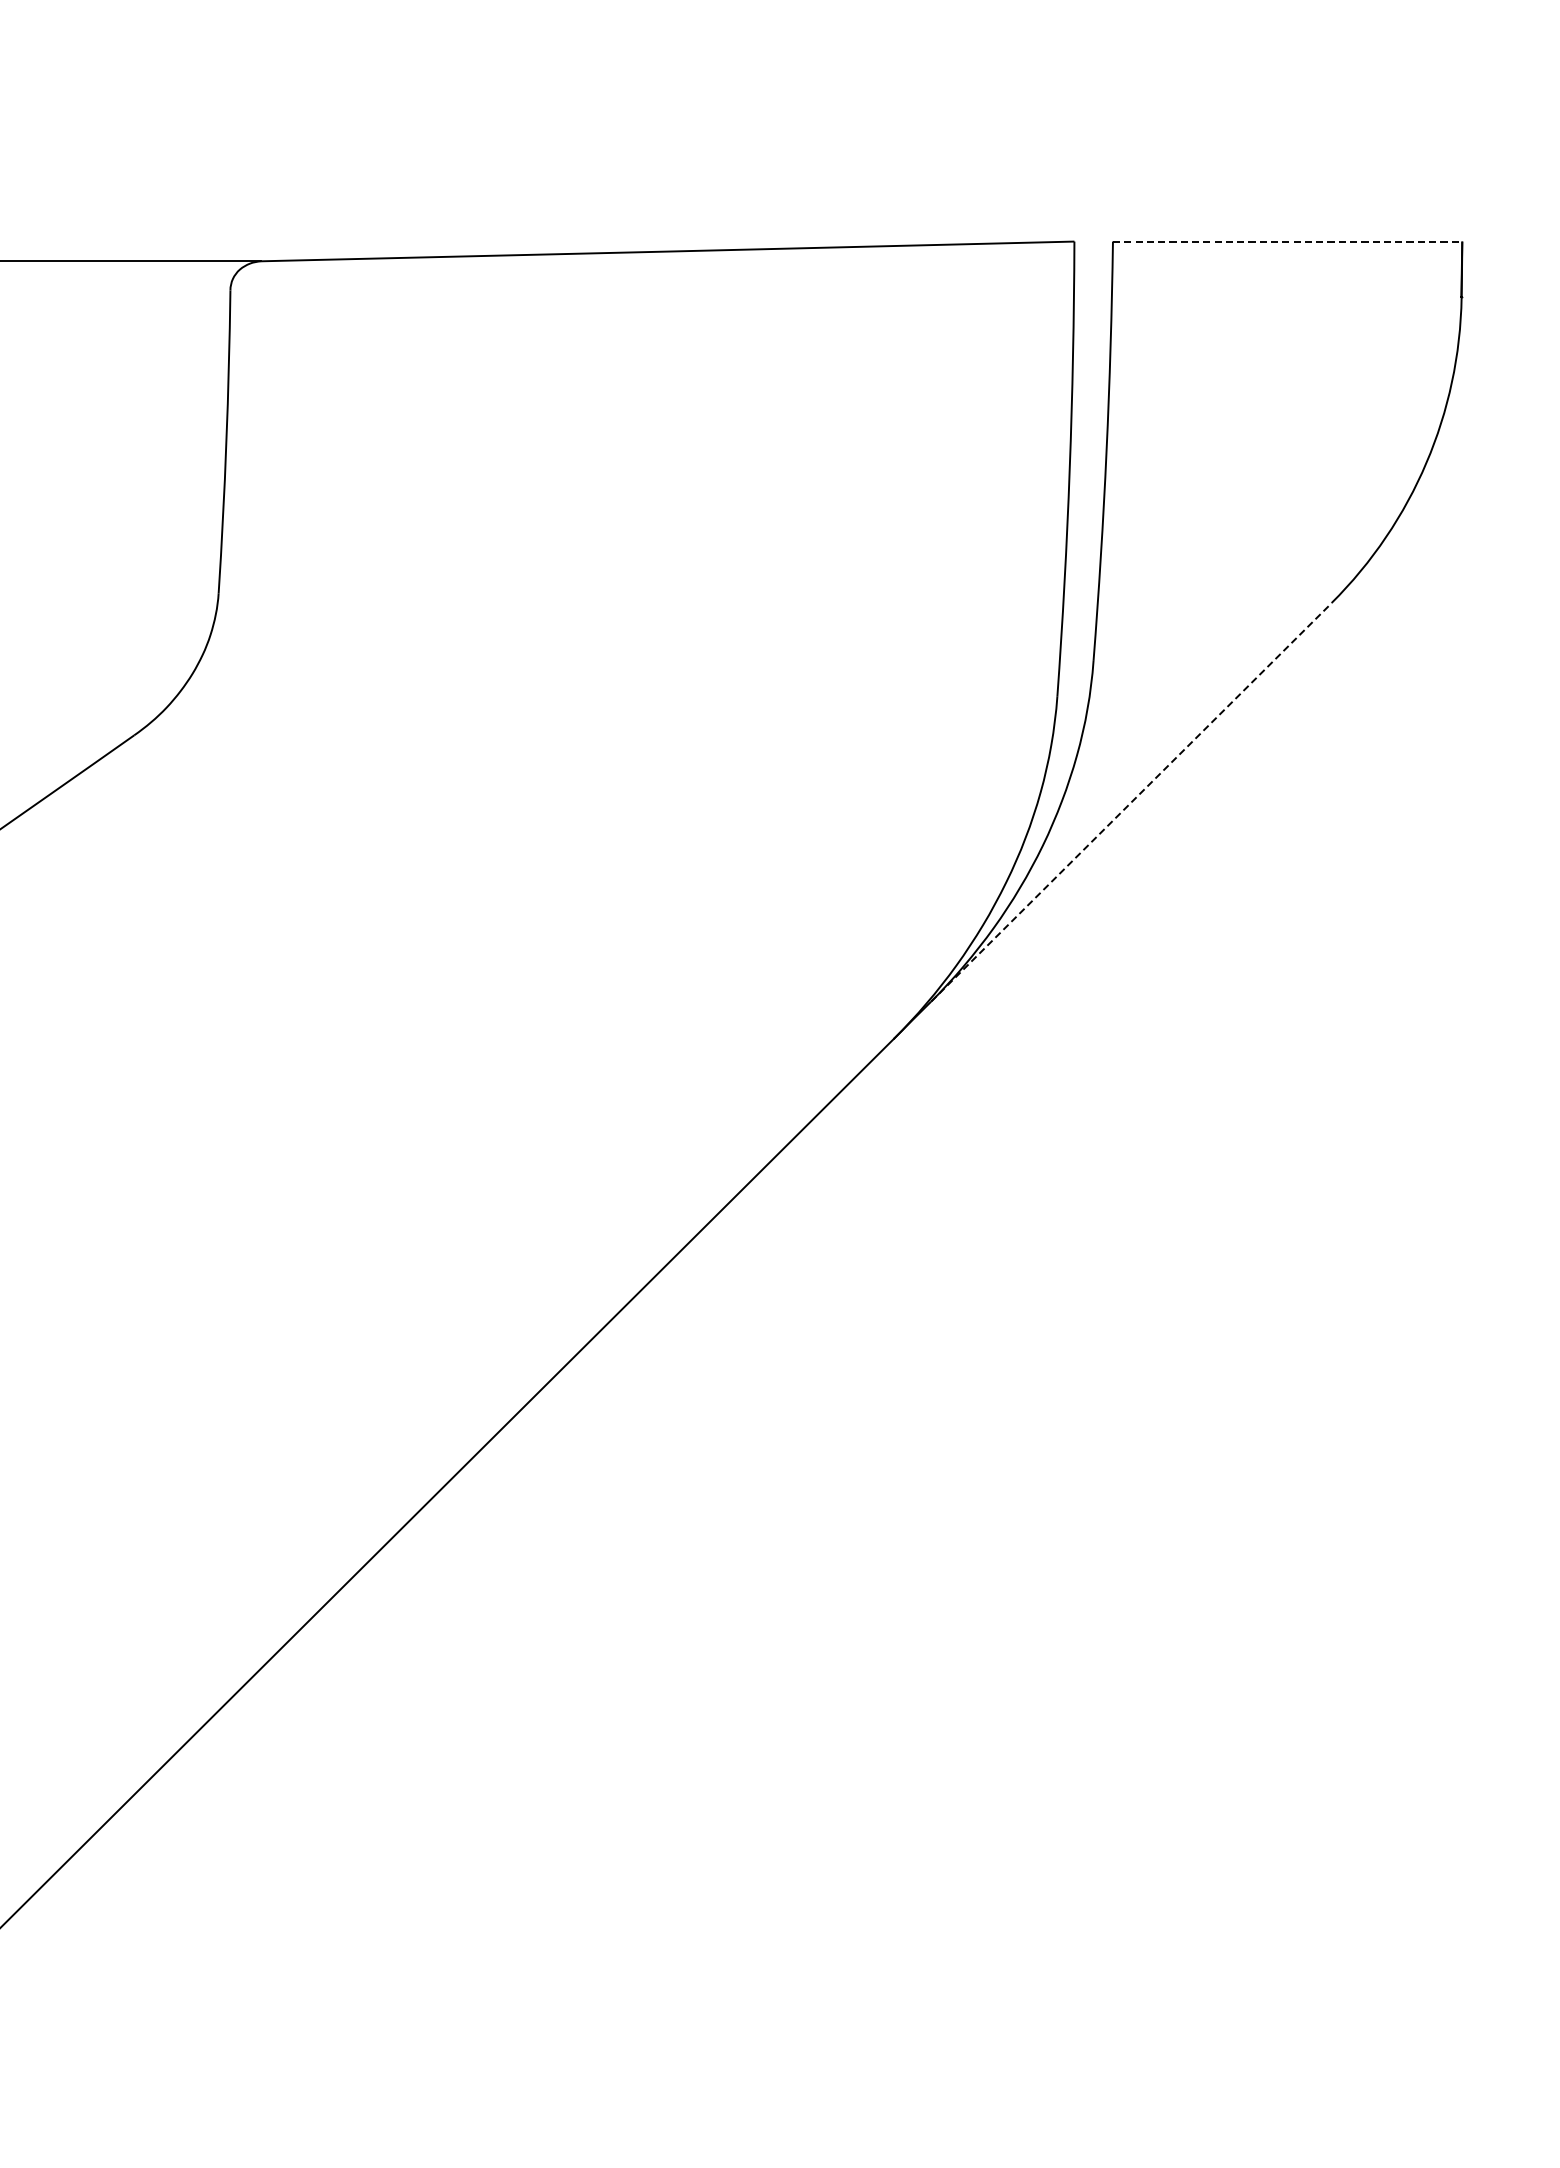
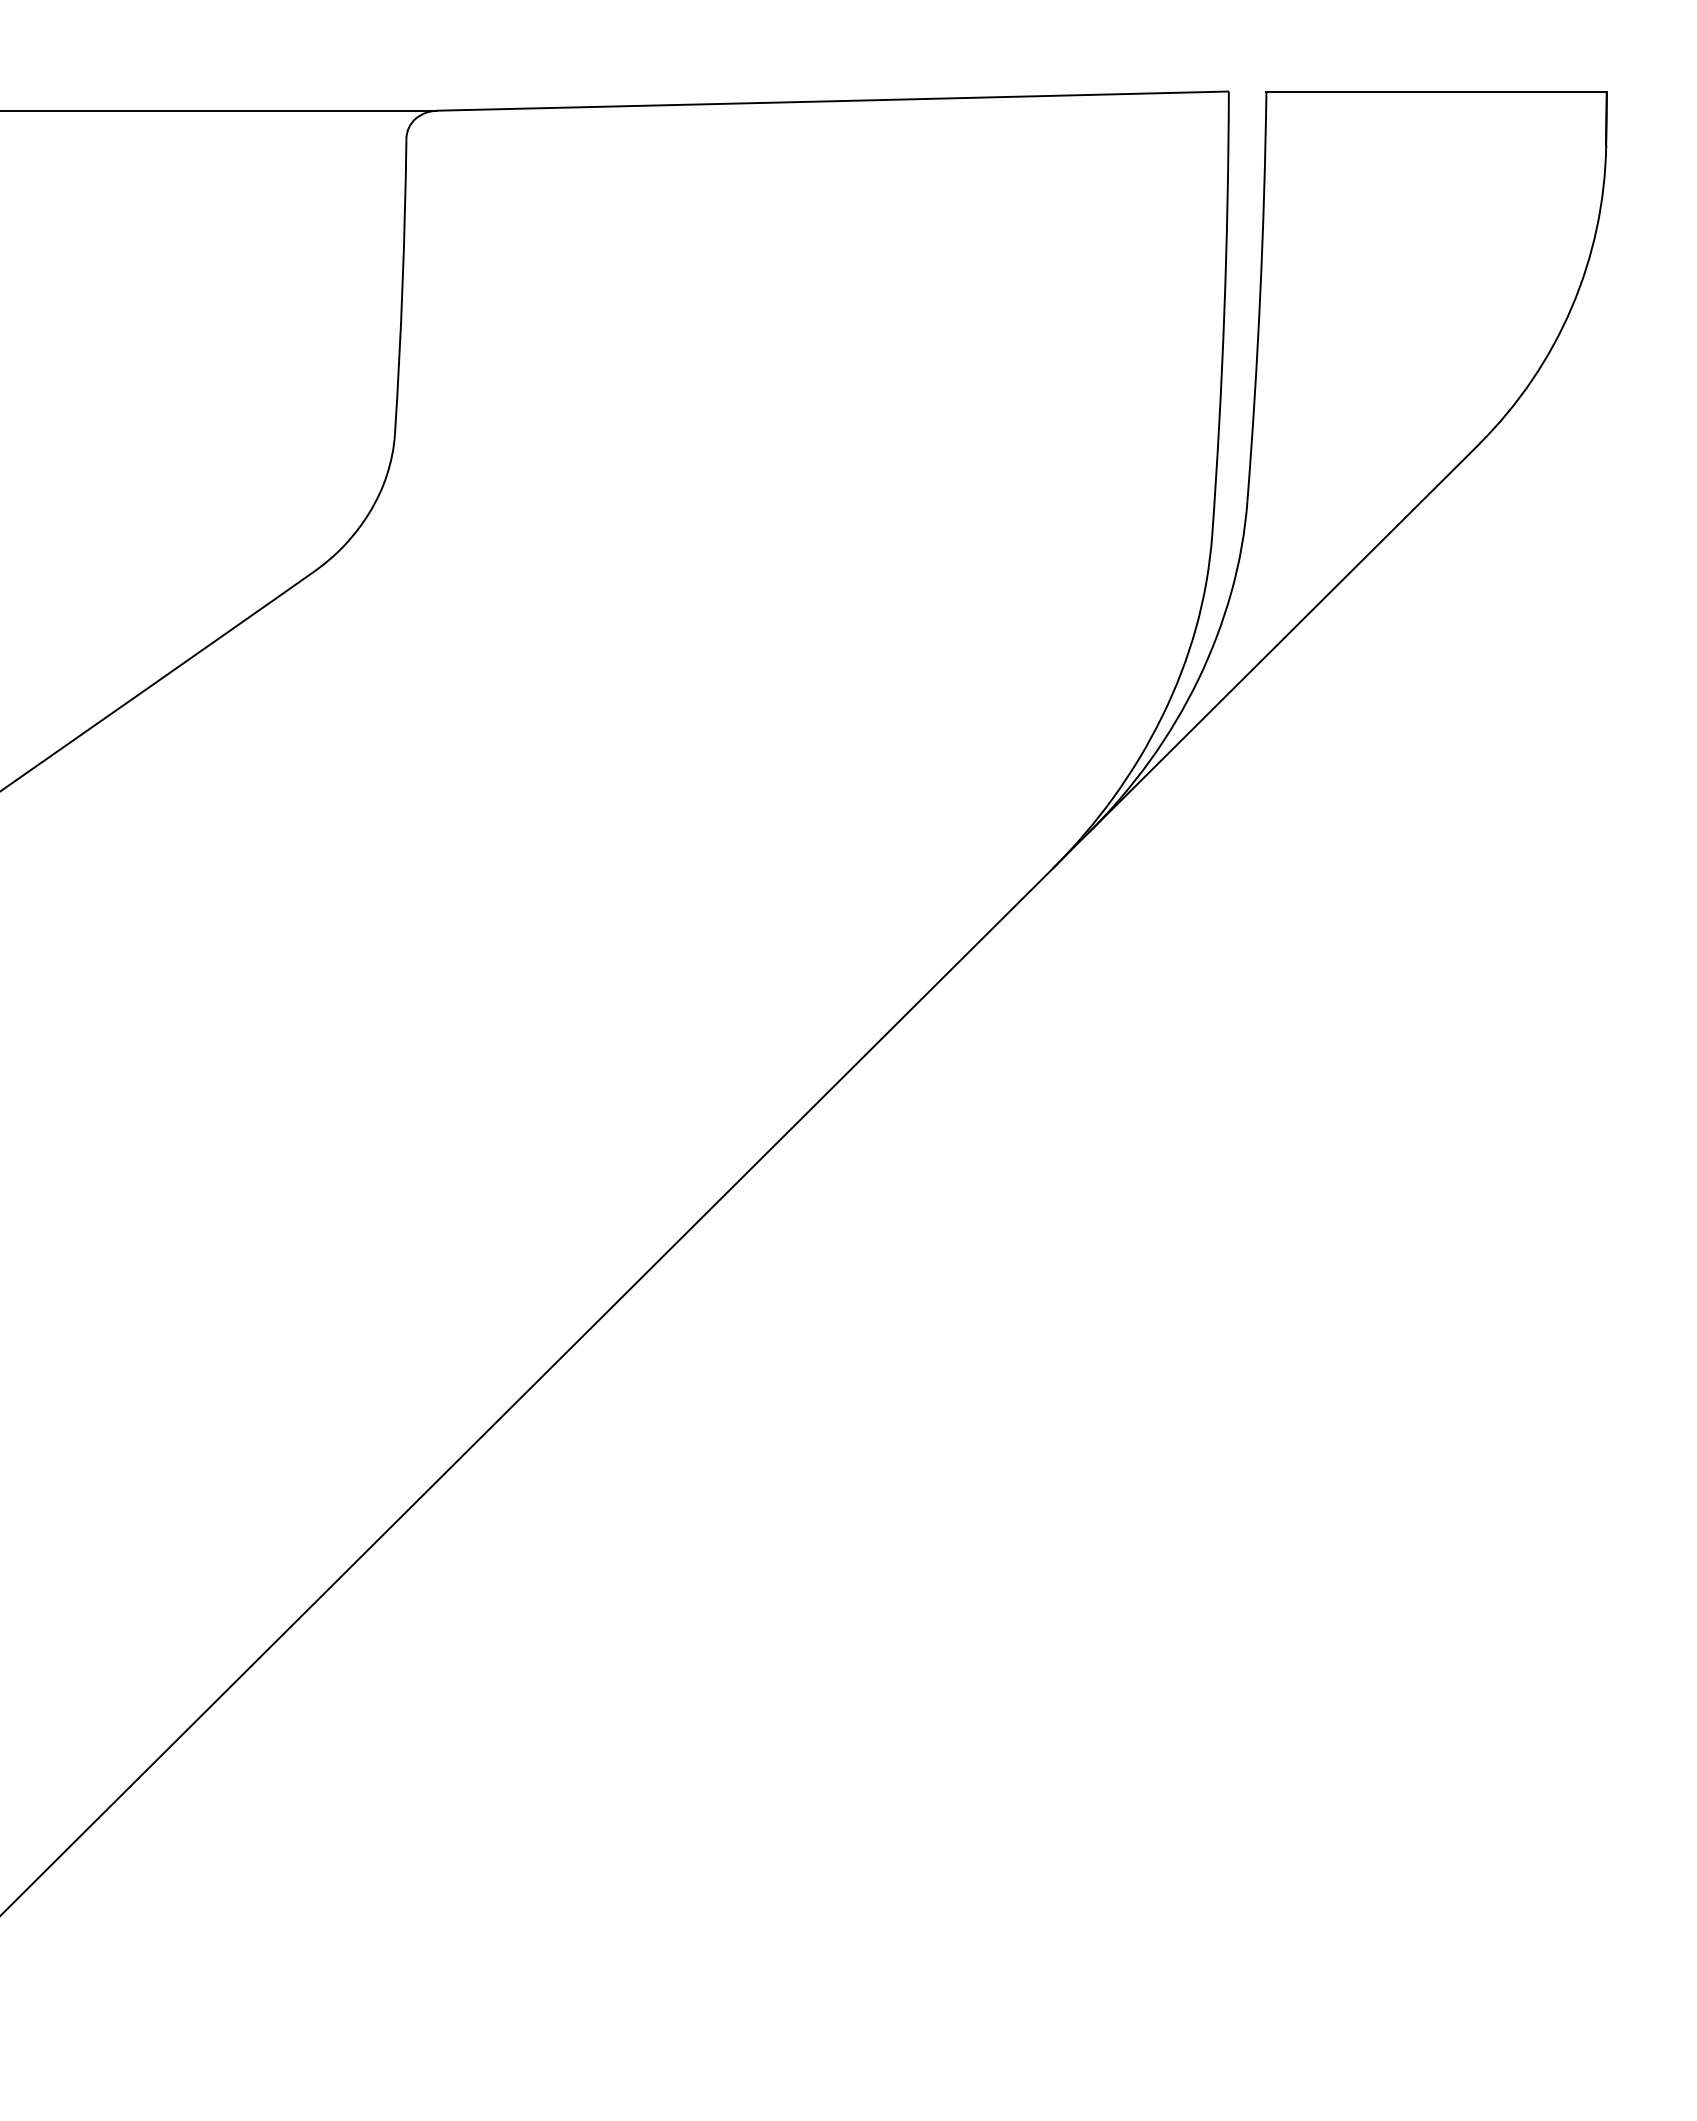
line: (1288, 241) -> (1437, 91), dashed -> solid
line: (1131, 801) -> (1284, 637), dashed -> solid

